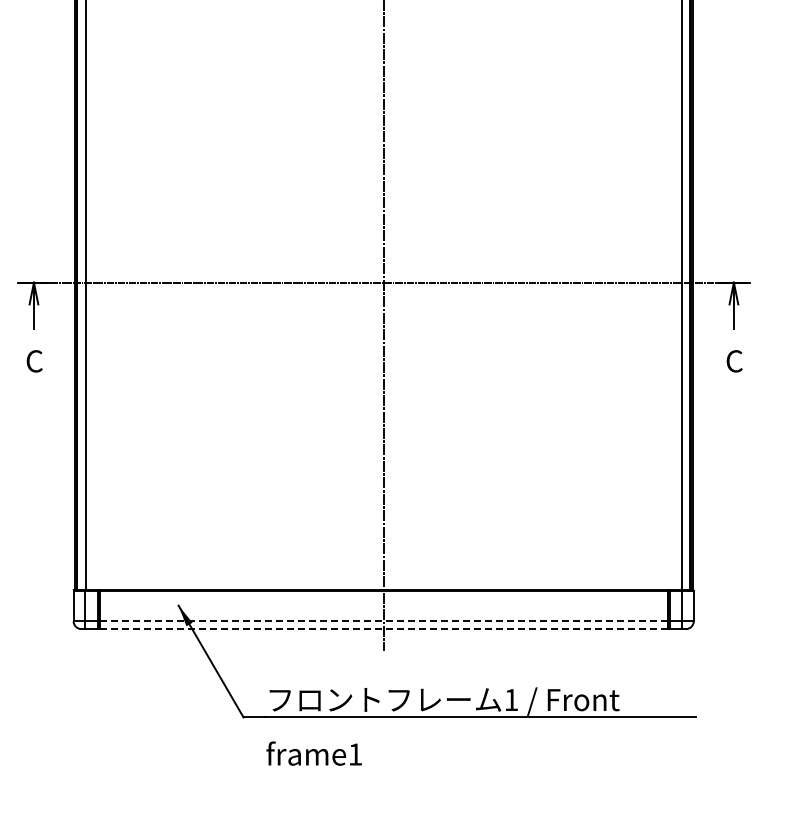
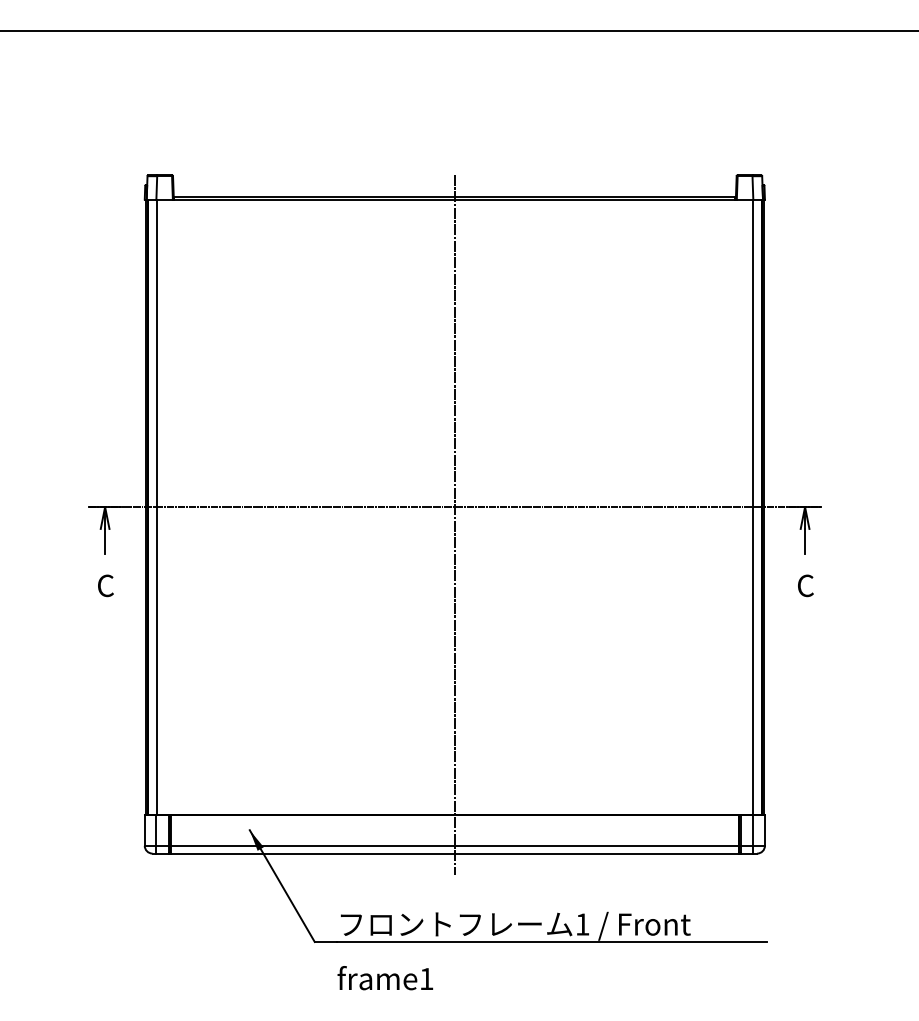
line: (383, 620) -> (454, 845), dashed -> solid
line: (383, 628) -> (454, 853), dashed -> solid

